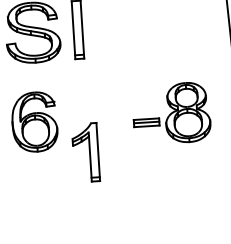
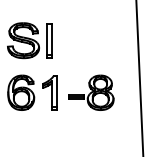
part: (171, 112) -> (91, 92), moved
part: (85, 152) -> (49, 92), moved

